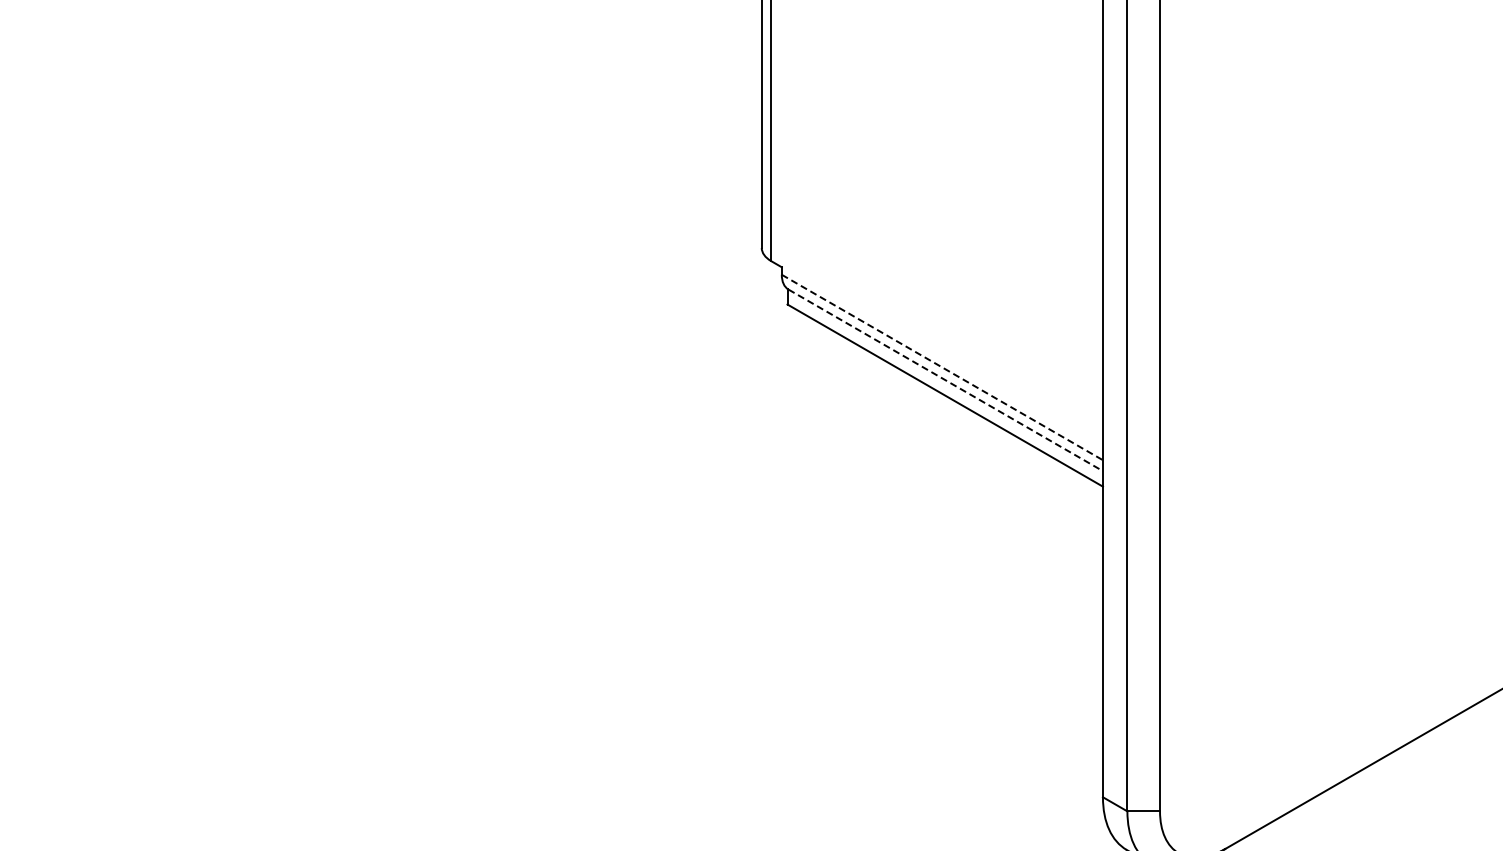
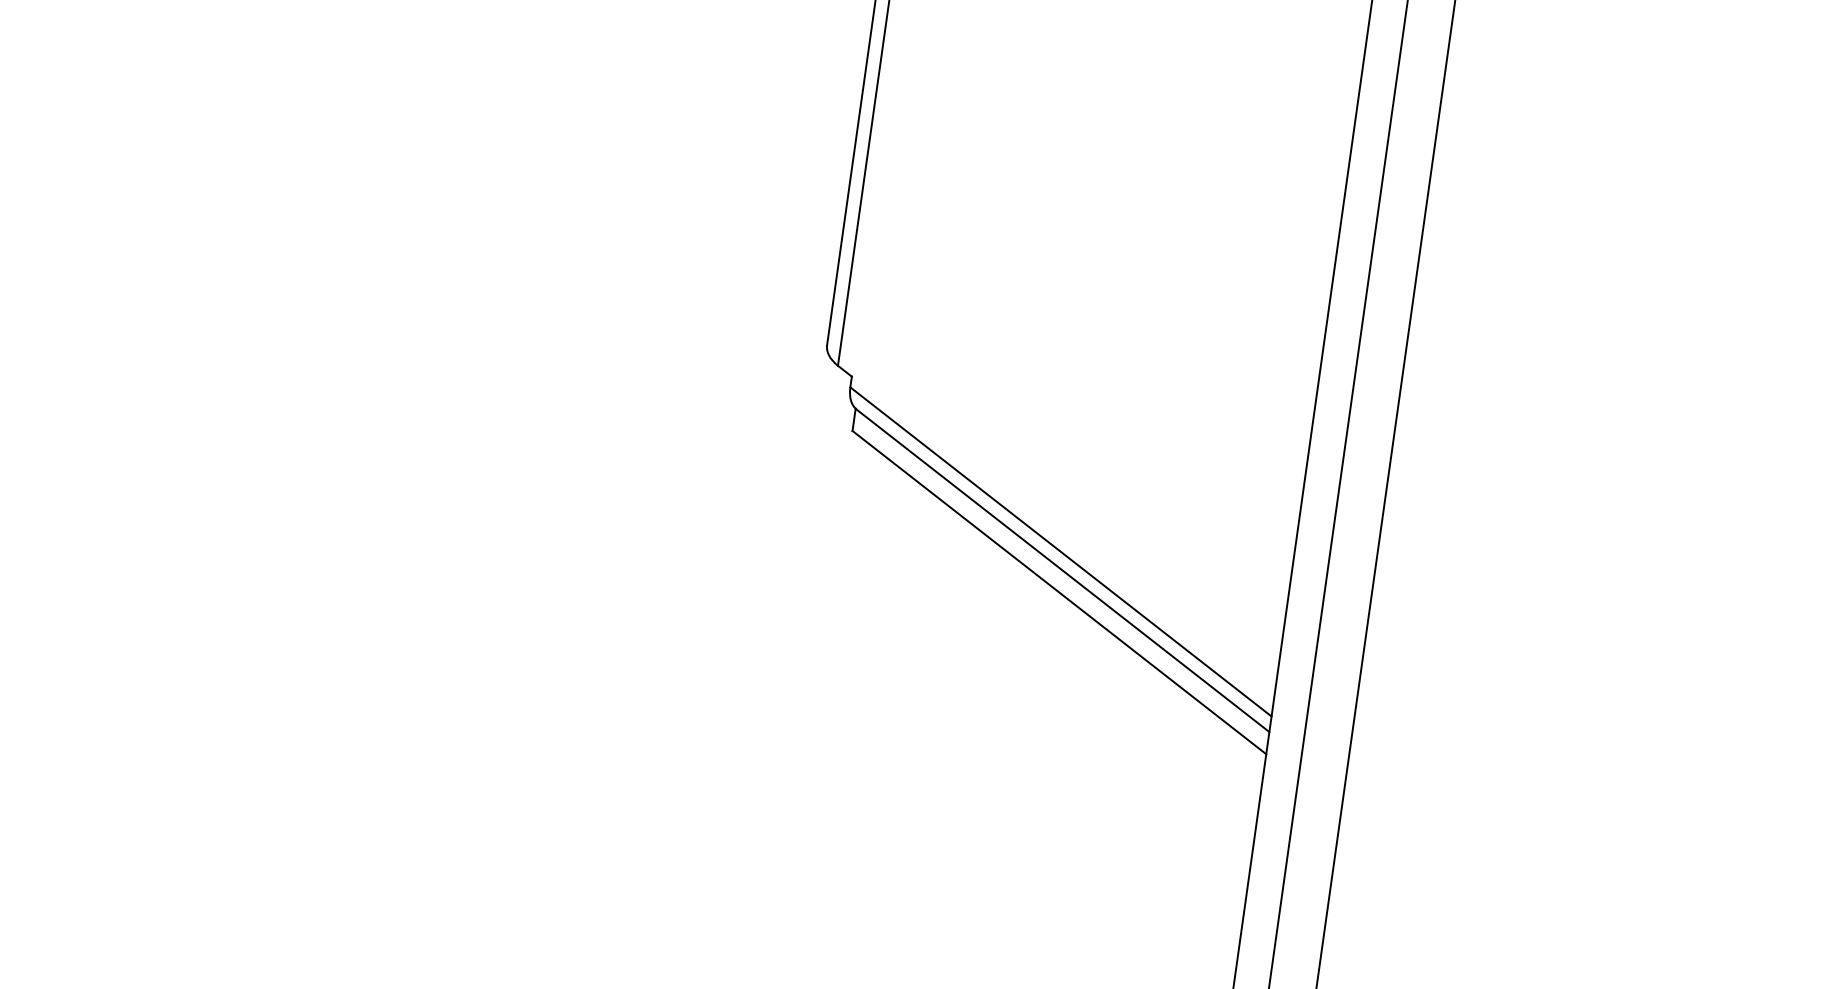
line: (942, 367) -> (1061, 551), dashed -> solid
line: (945, 380) -> (1062, 571), dashed -> solid

